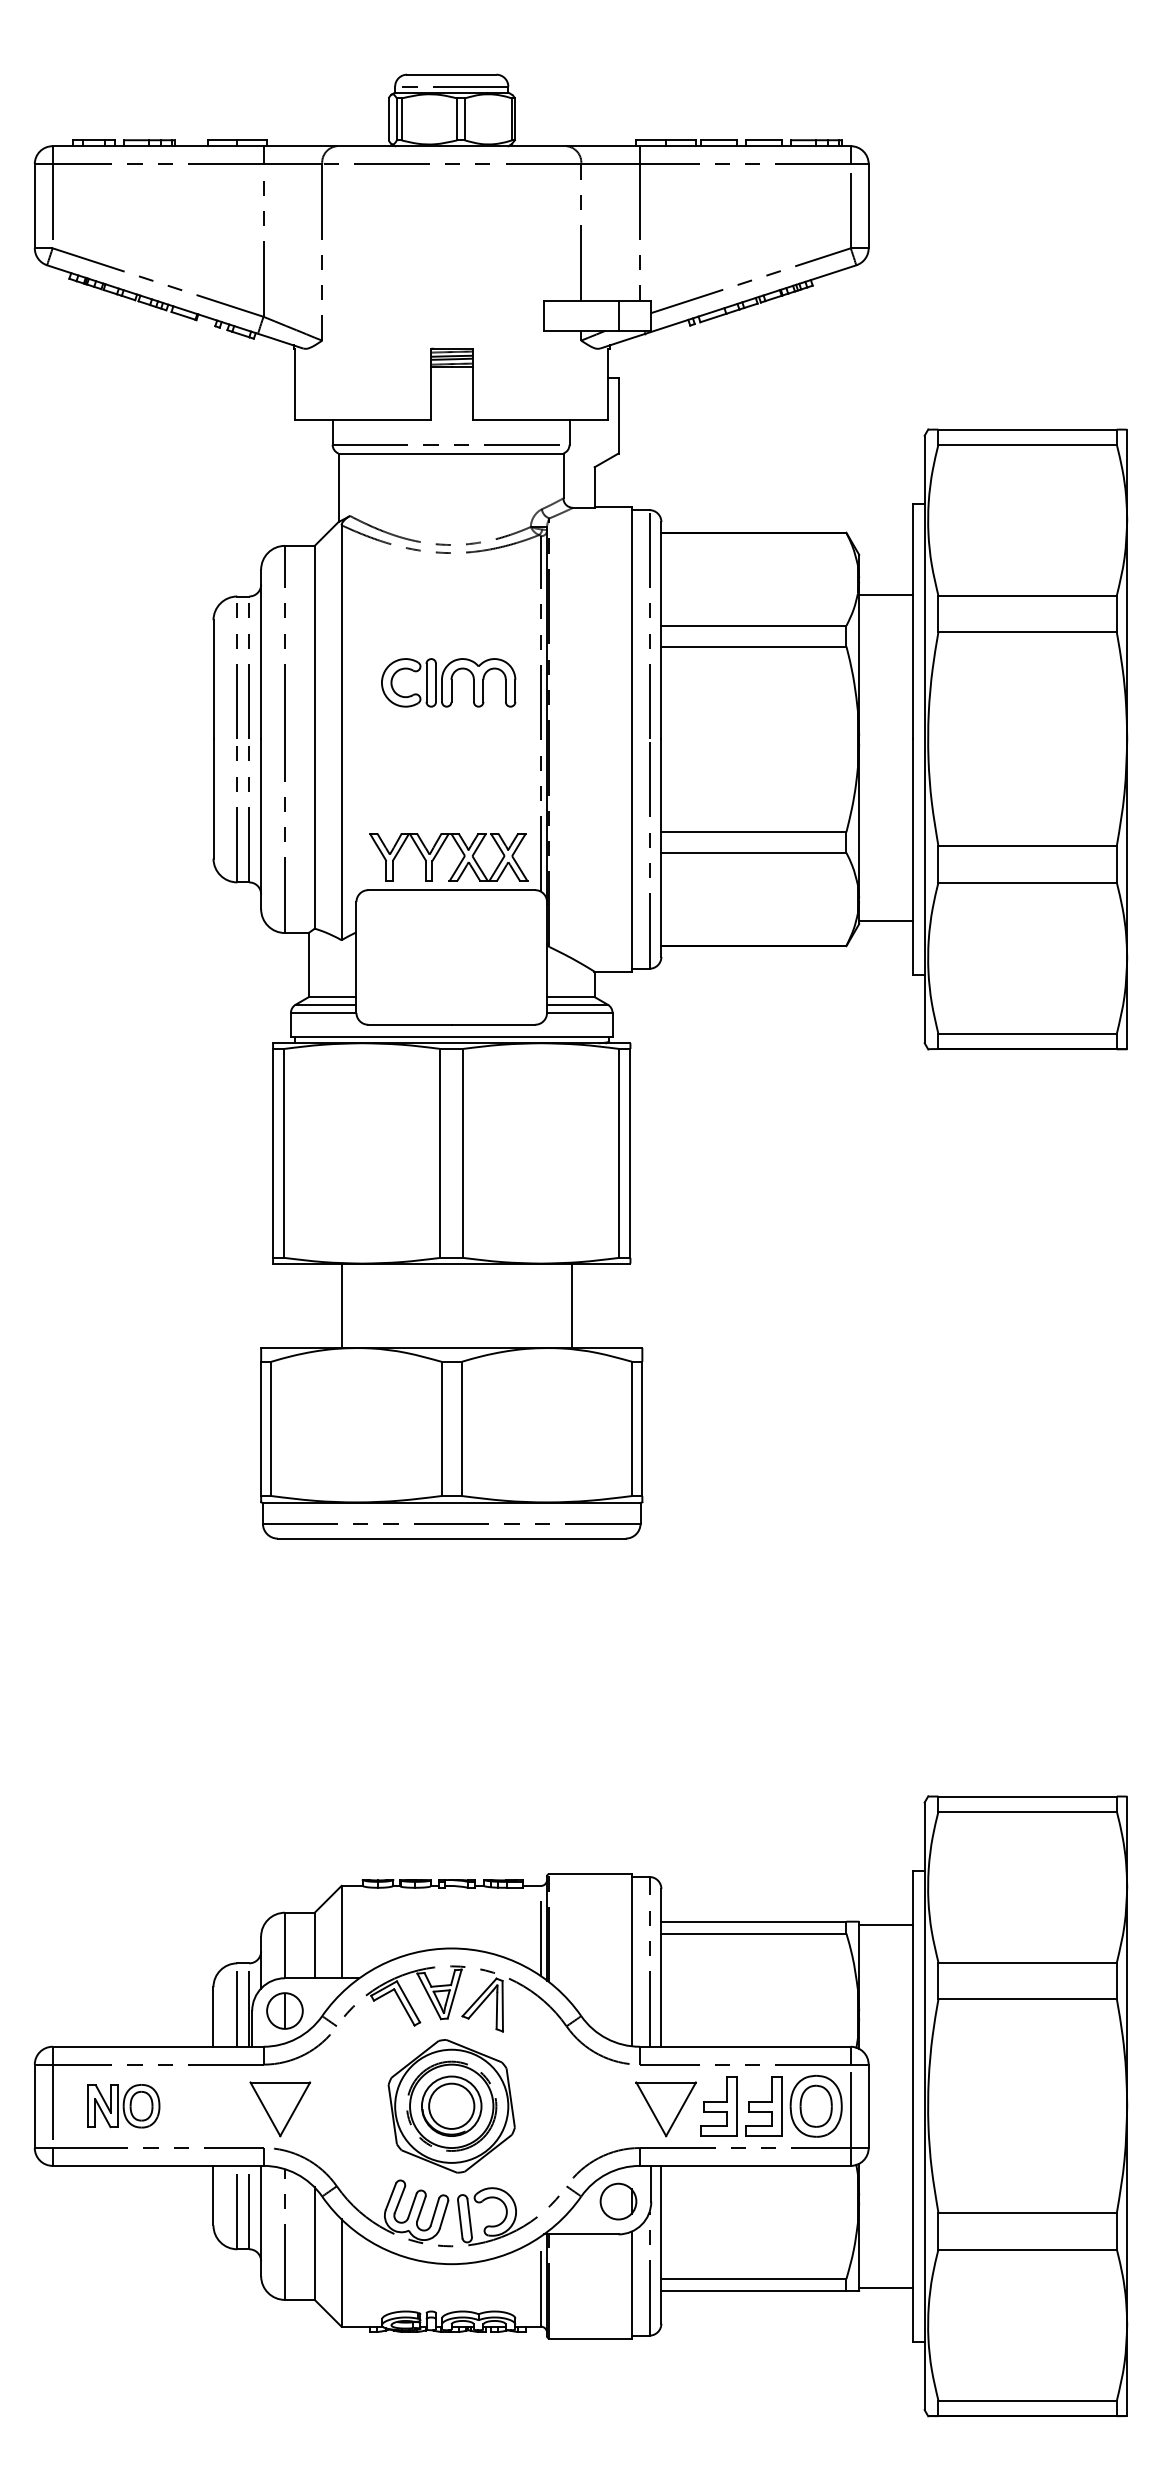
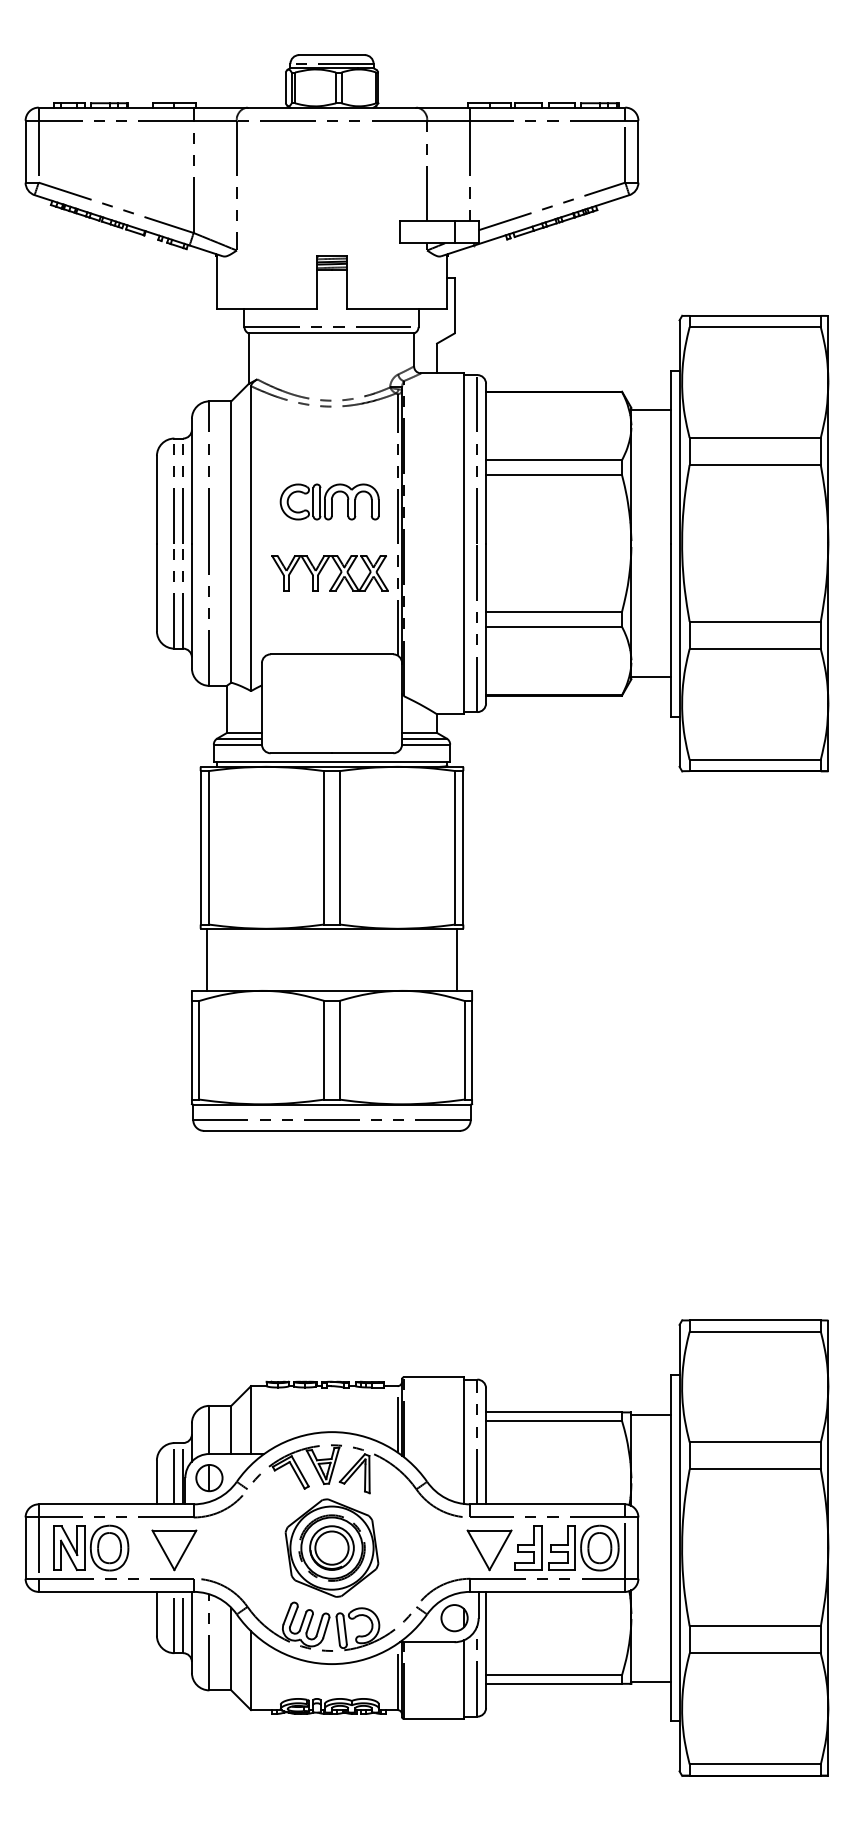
line: (885, 594) -> (650, 409), moved
part: (438, 853) -> (322, 570), moved
line: (341, 1305) -> (206, 959), moved
line: (571, 1305) -> (456, 959), moved
part: (123, 2105) -> (90, 1547), size x1.43
part: (280, 2109) -> (174, 1550), moved

